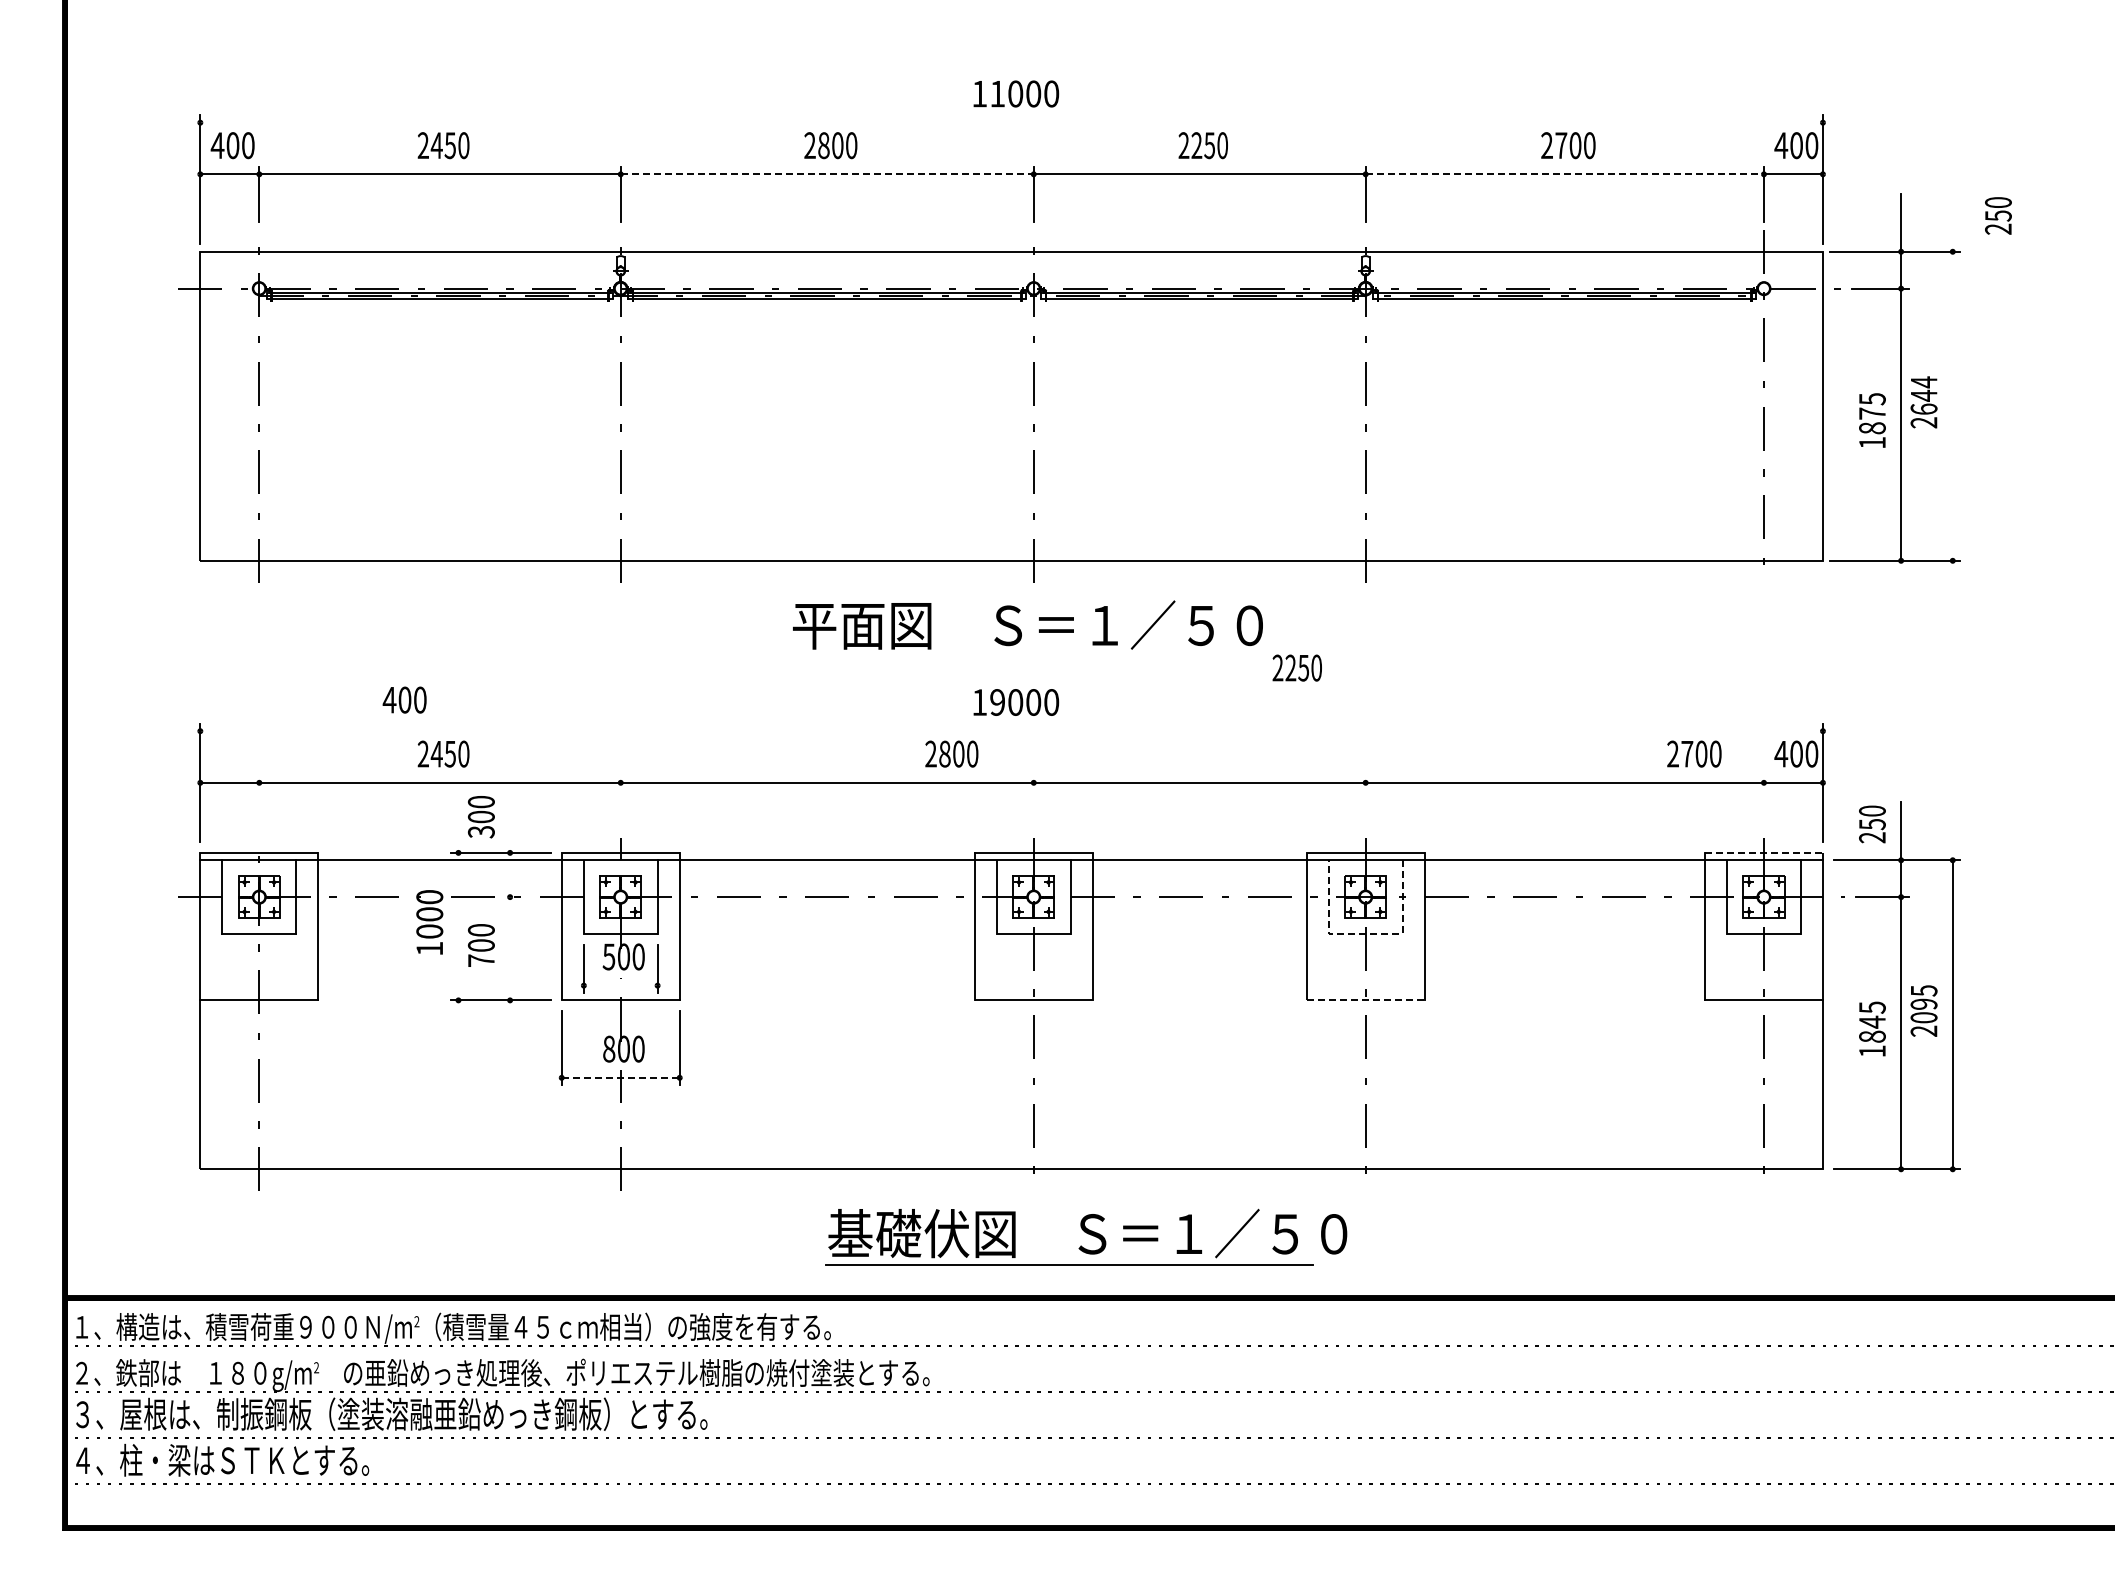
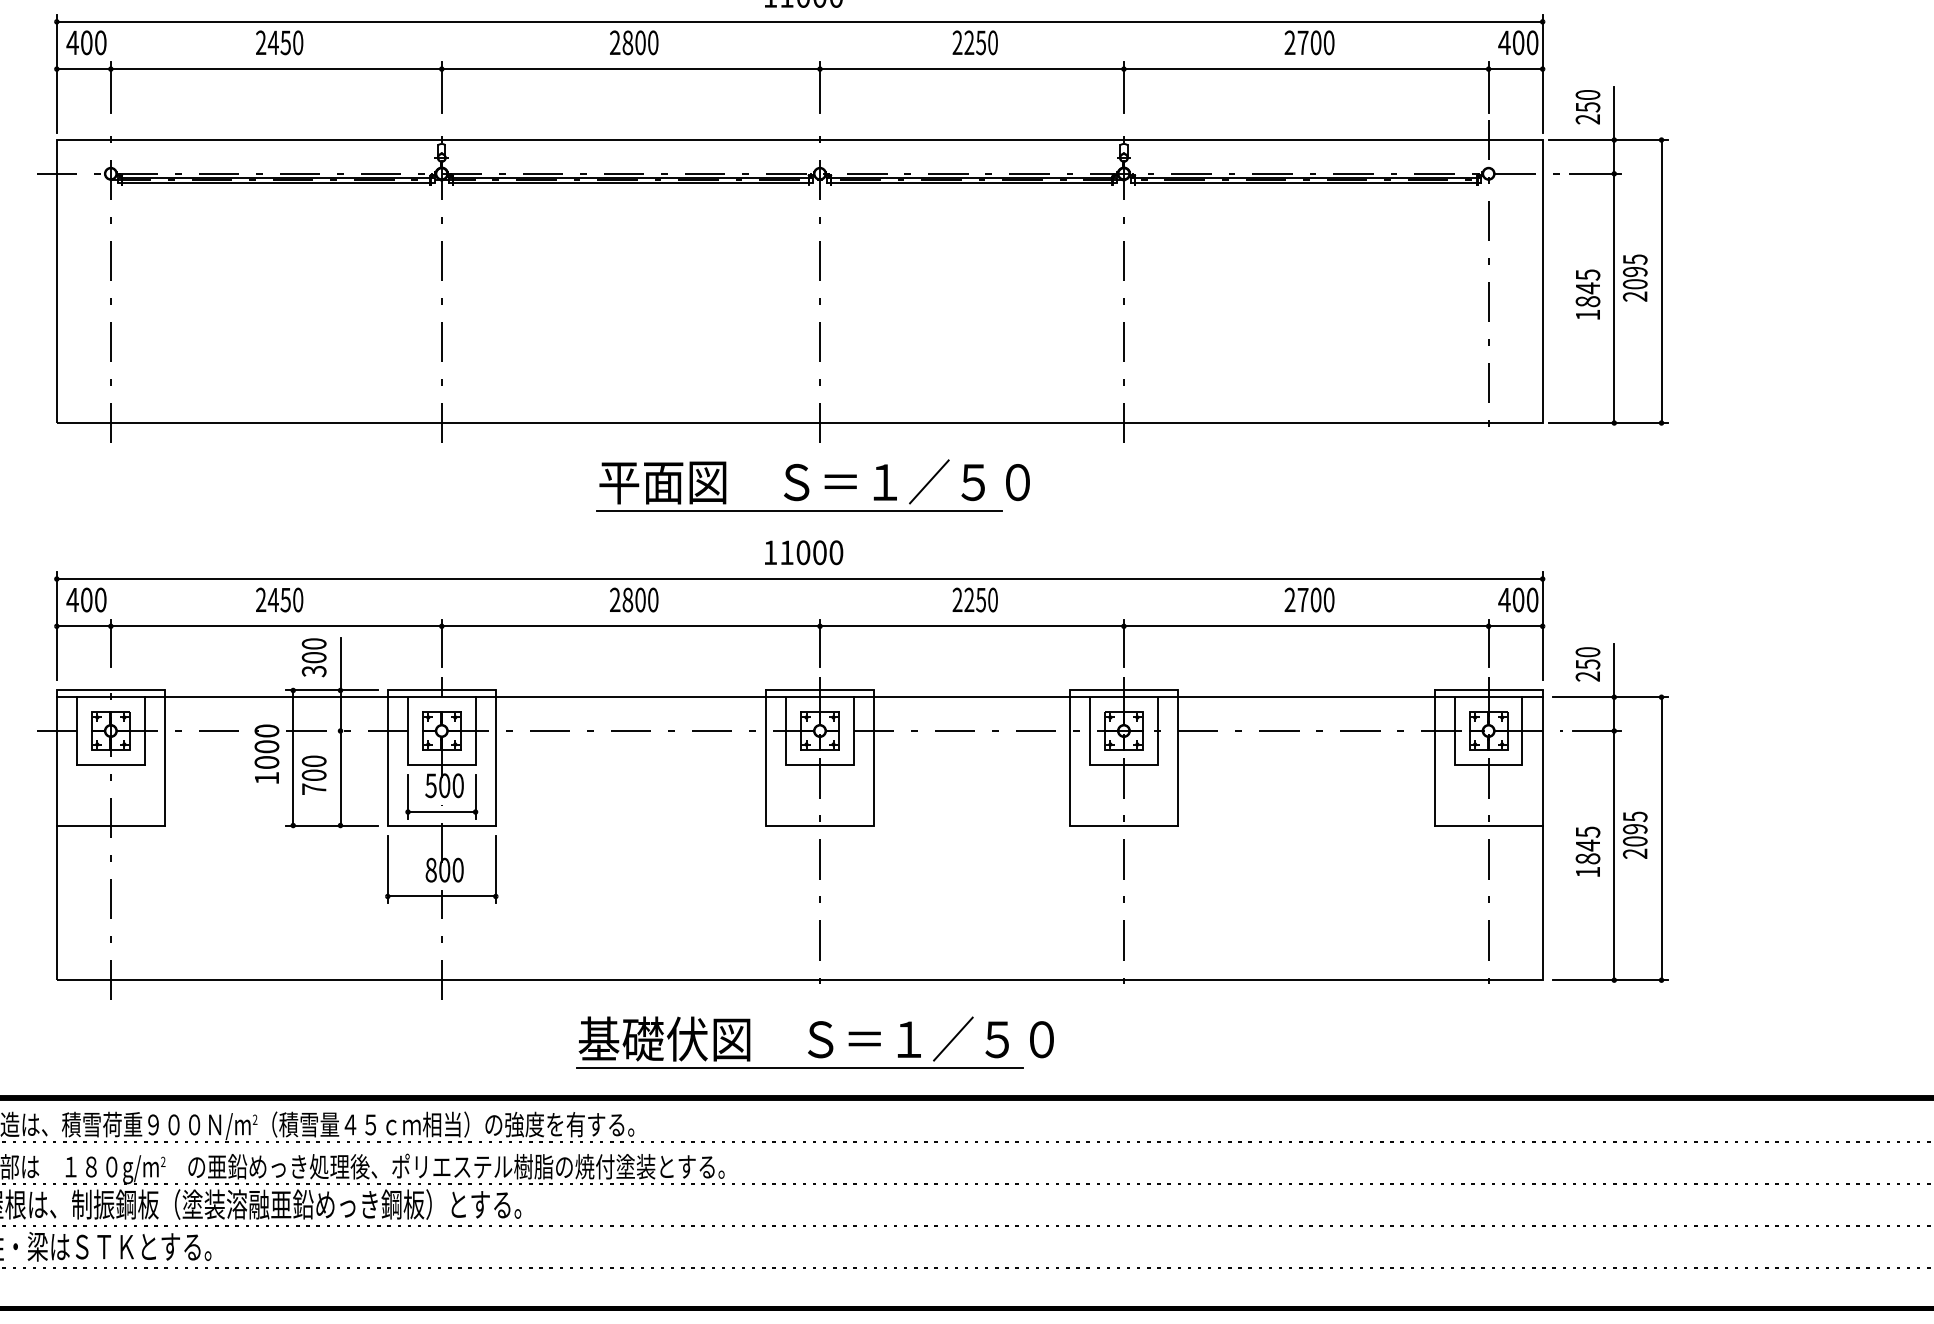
line: (1011, 122) -> (799, 21), added
line: (827, 174) -> (631, 69), dashed -> solid
line: (1565, 174) -> (1306, 69), dashed -> solid
text: (1998, 215) -> (1588, 106), moved
text: (1923, 395) -> (1634, 271), 2644 -> 2095
line: (1952, 405) -> (1661, 280), added
text: (1872, 413) -> (1588, 288), 1875 -> 1845
line: (1011, 656) -> (799, 510), added
text: (1296, 667) -> (974, 599), moved
text: (404, 699) -> (86, 599), moved
text: (997, 702) -> (786, 552), 19000 -> 11000
line: (1011, 731) -> (799, 579), added
text: (951, 753) -> (633, 599), moved
text: (1694, 753) -> (1309, 599), moved
line: (259, 801) -> (111, 643), added
line: (620, 801) -> (441, 643), added
line: (1033, 801) -> (819, 643), added
line: (1365, 801) -> (1123, 643), added
line: (1763, 801) -> (1488, 643), added
line: (1764, 852) -> (1489, 690), dashed -> solid
line: (510, 897) -> (340, 731), added
line: (458, 926) -> (293, 757), added
line: (1365, 934) -> (1123, 765), dashed -> solid
line: (620, 985) -> (441, 811), added
line: (1366, 1000) -> (1124, 825), dashed -> solid
line: (621, 1077) -> (442, 896), dashed -> solid
part: (1086, 1236) -> (815, 1041), moved

